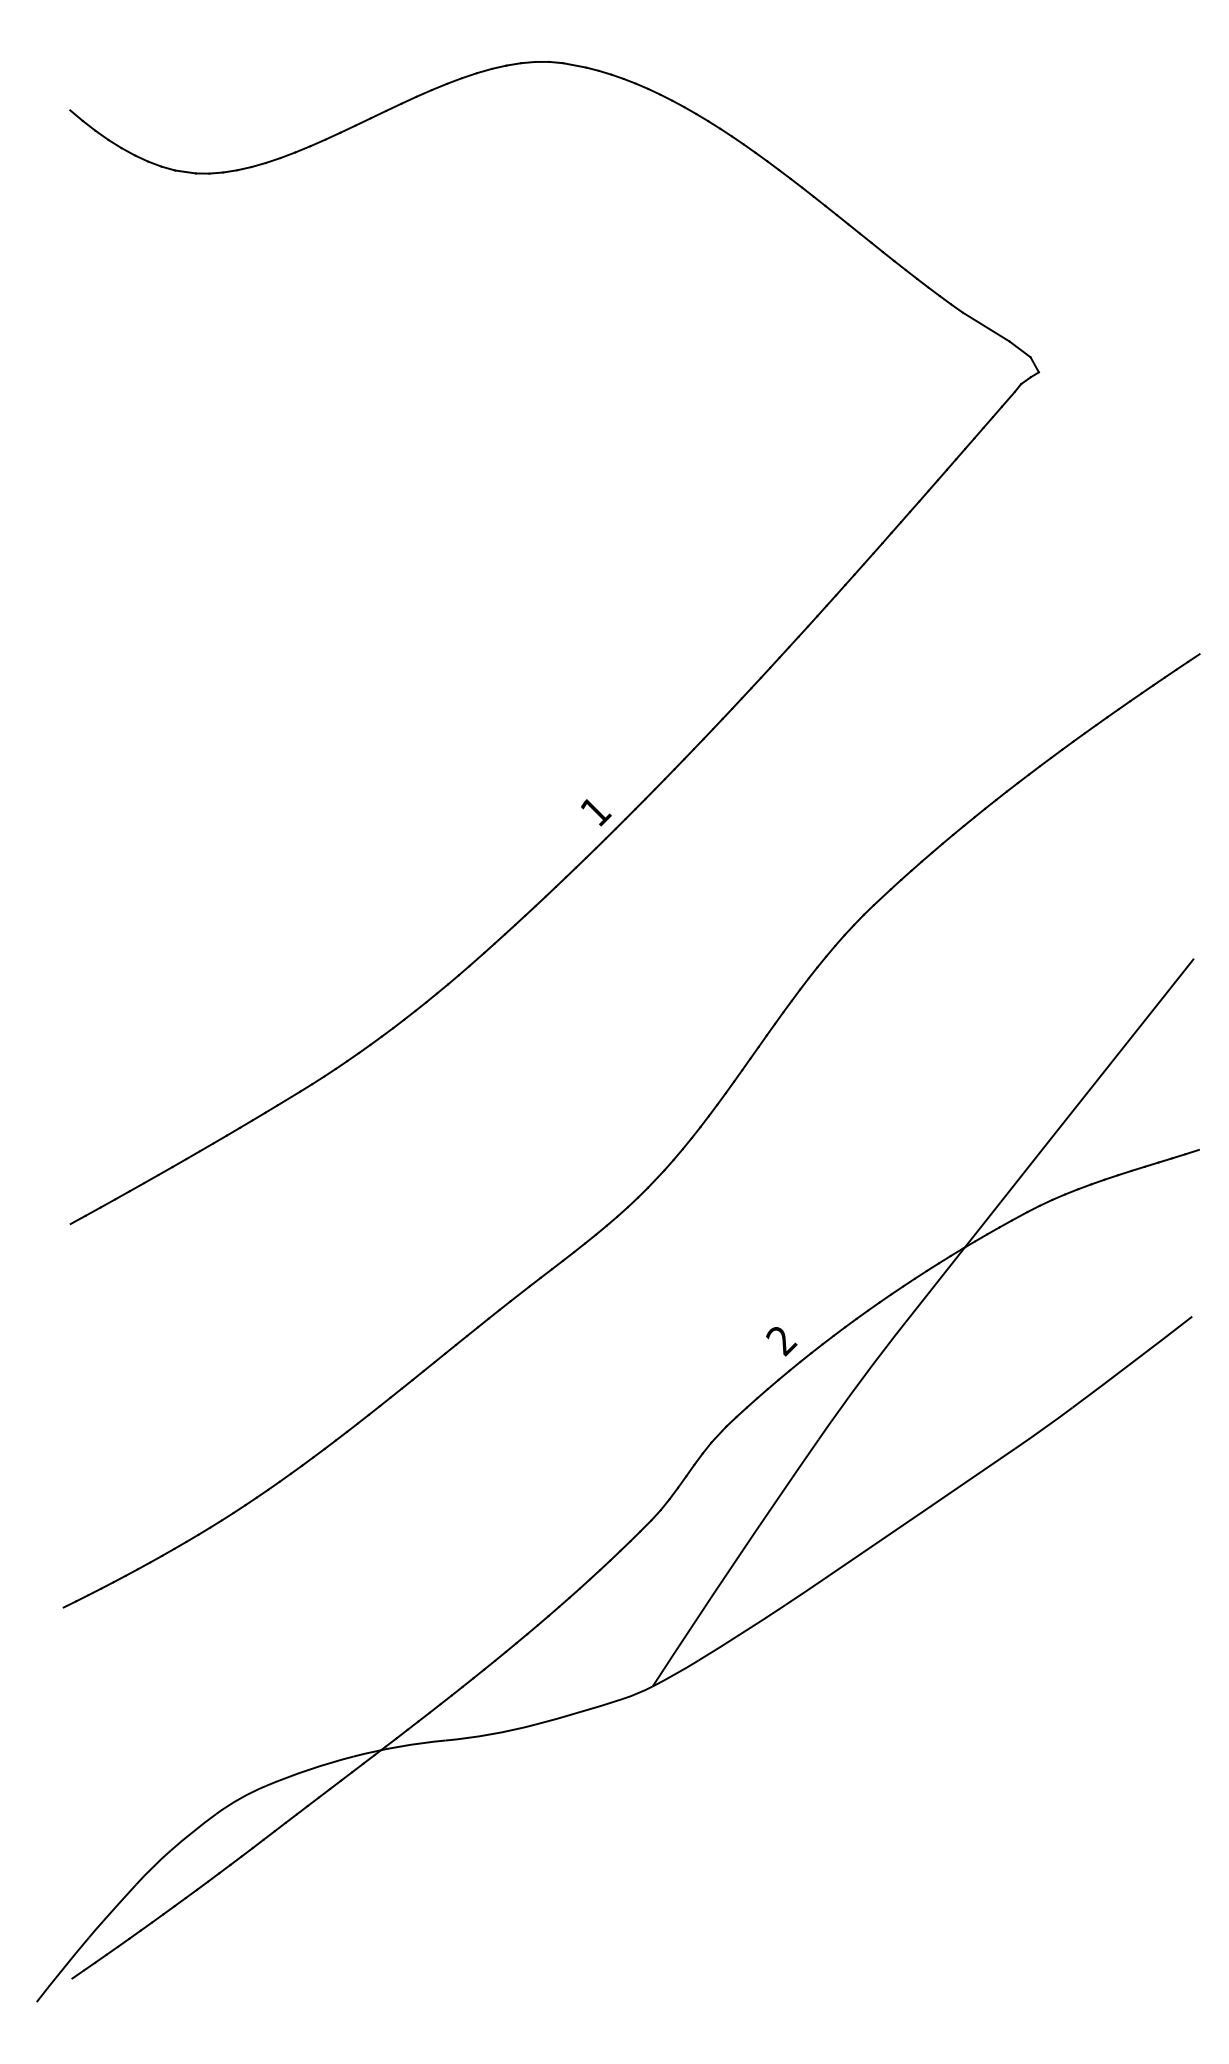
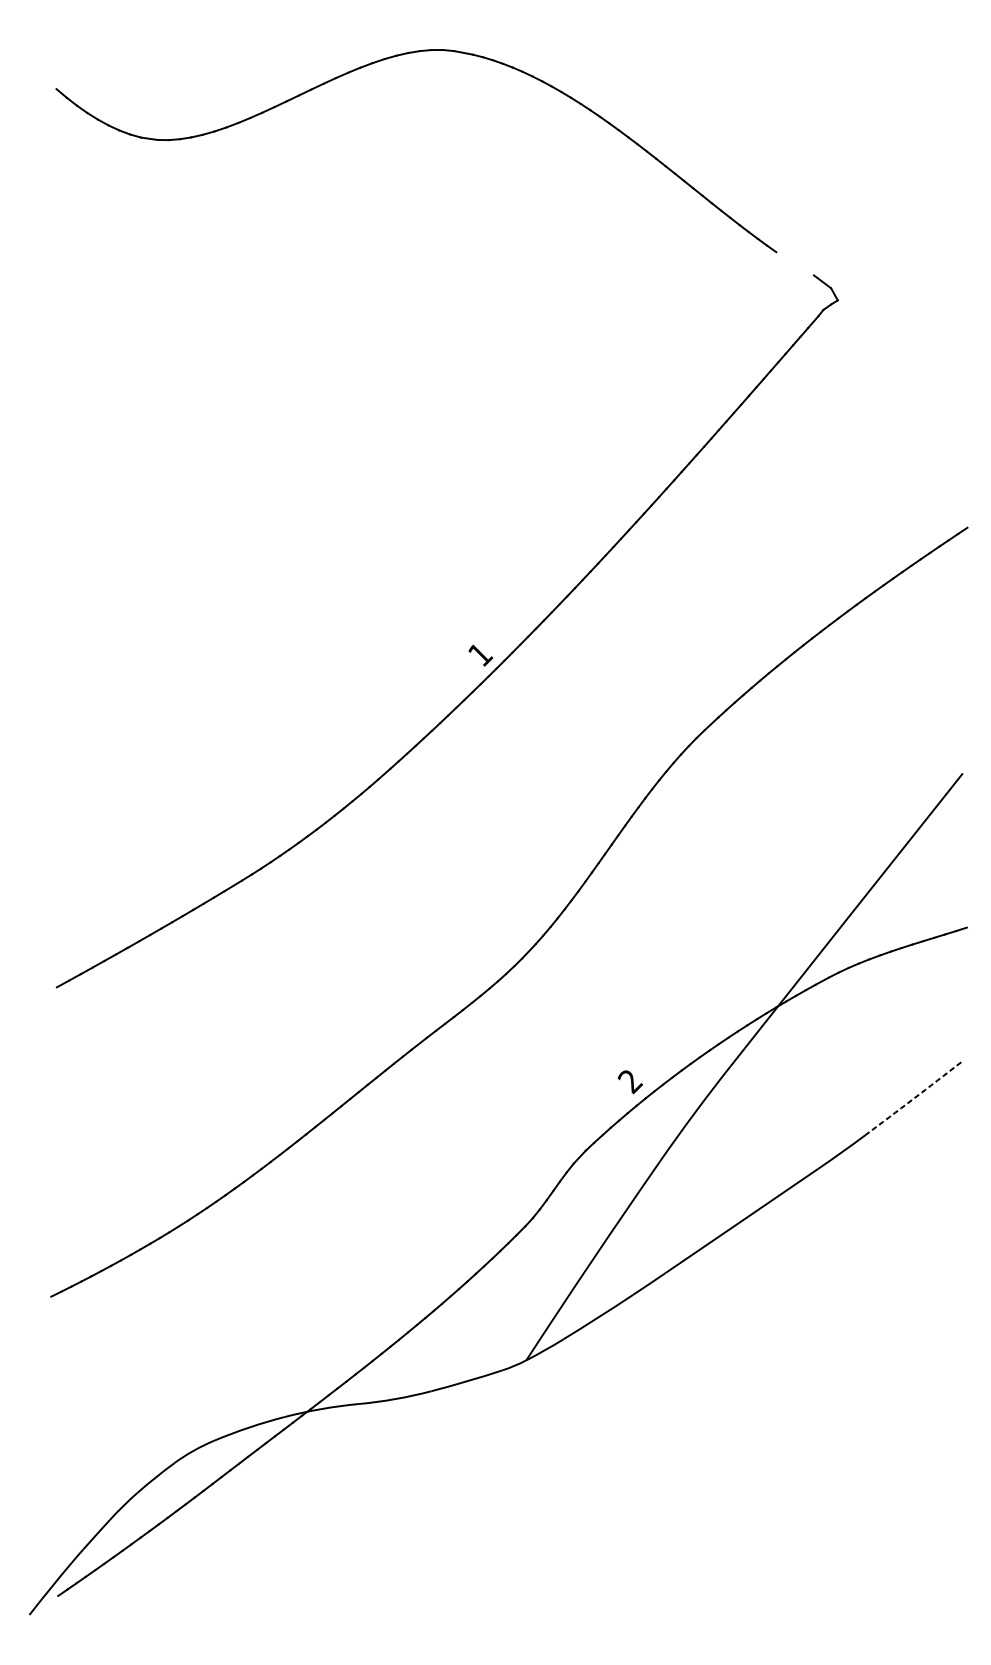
line: (985, 326) -> (794, 263), removed
arc: (1132, 1362) -> (913, 1099), solid -> dashed

